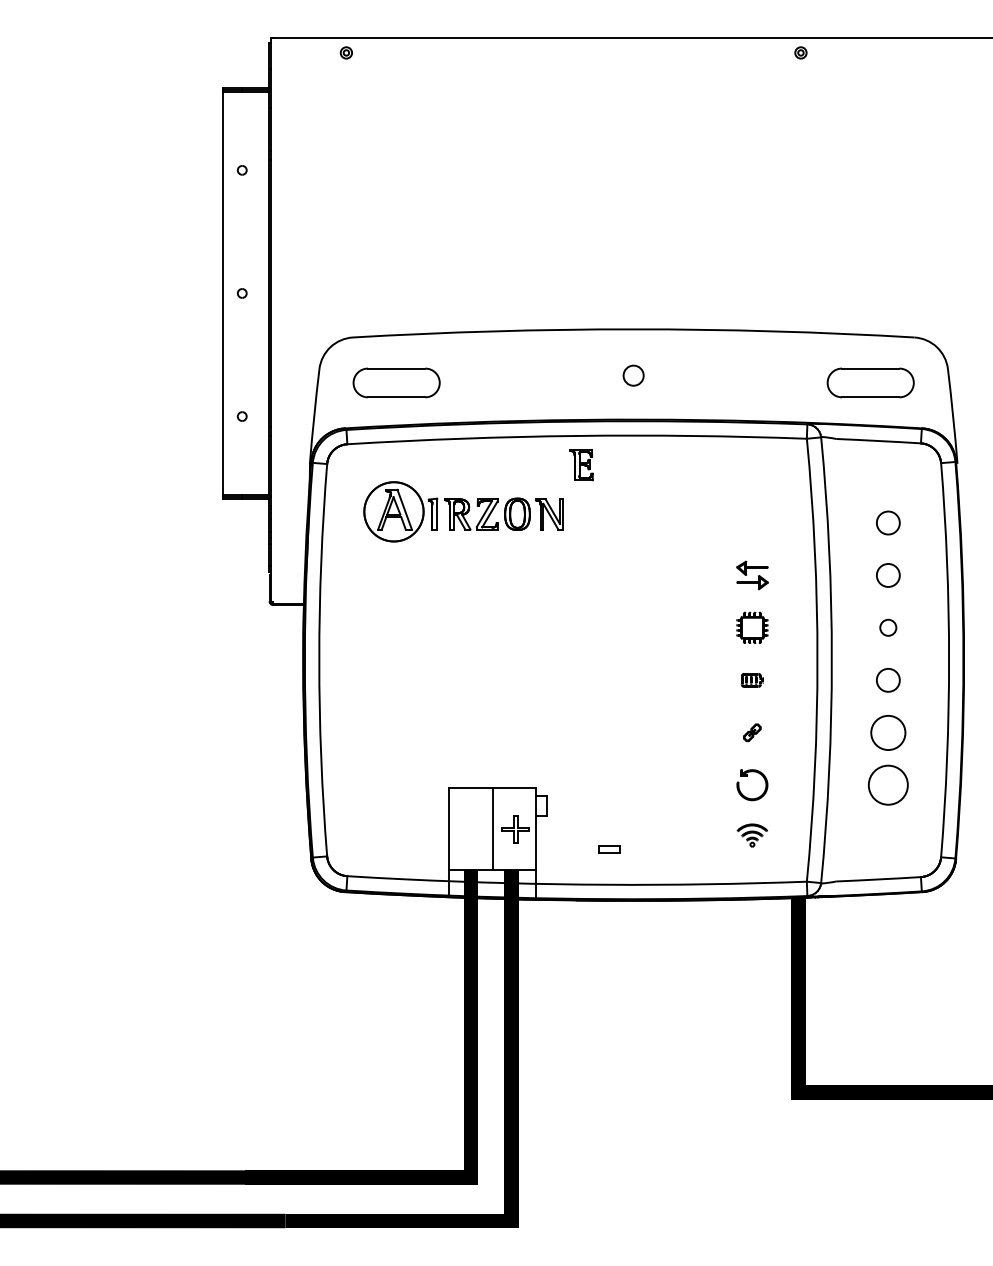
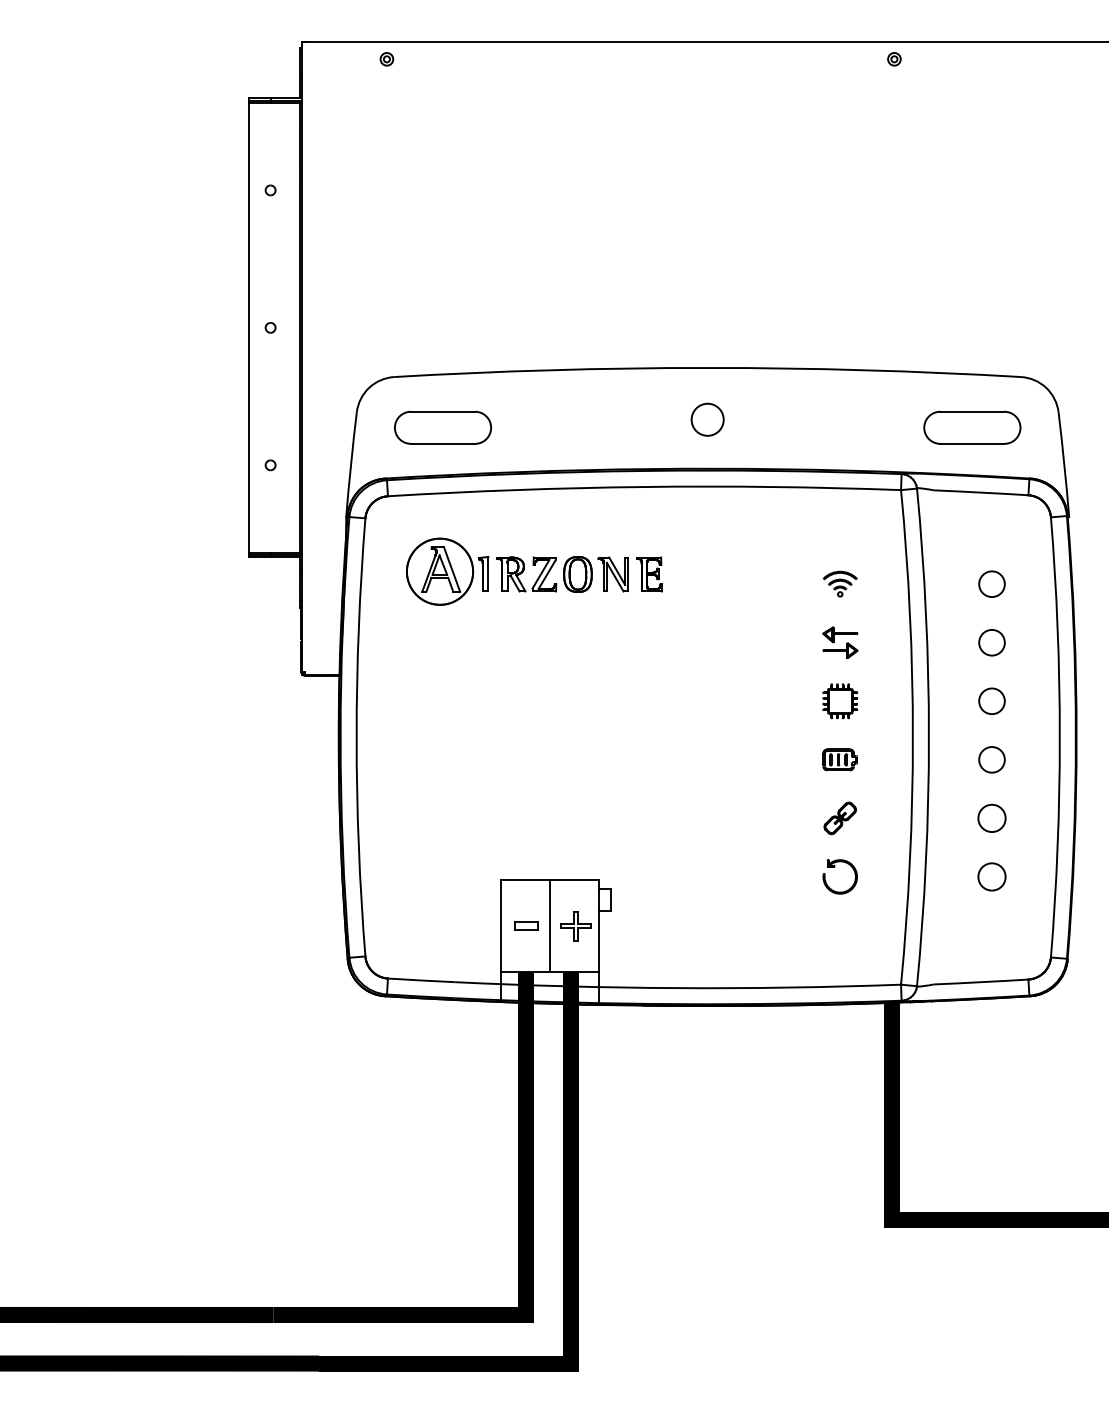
circle: (633, 375) -> (707, 419), size x1.43
part: (581, 465) -> (649, 574), moved
circle: (887, 627) -> (991, 700), size x1.43
part: (751, 680) -> (839, 759), size x1.43
circle: (887, 731) -> (991, 817), size x0.71
part: (751, 732) -> (839, 818), size x1.67
circle: (887, 784) -> (991, 876), size x0.62
part: (751, 834) -> (839, 583), moved
part: (609, 849) -> (526, 925), moved

